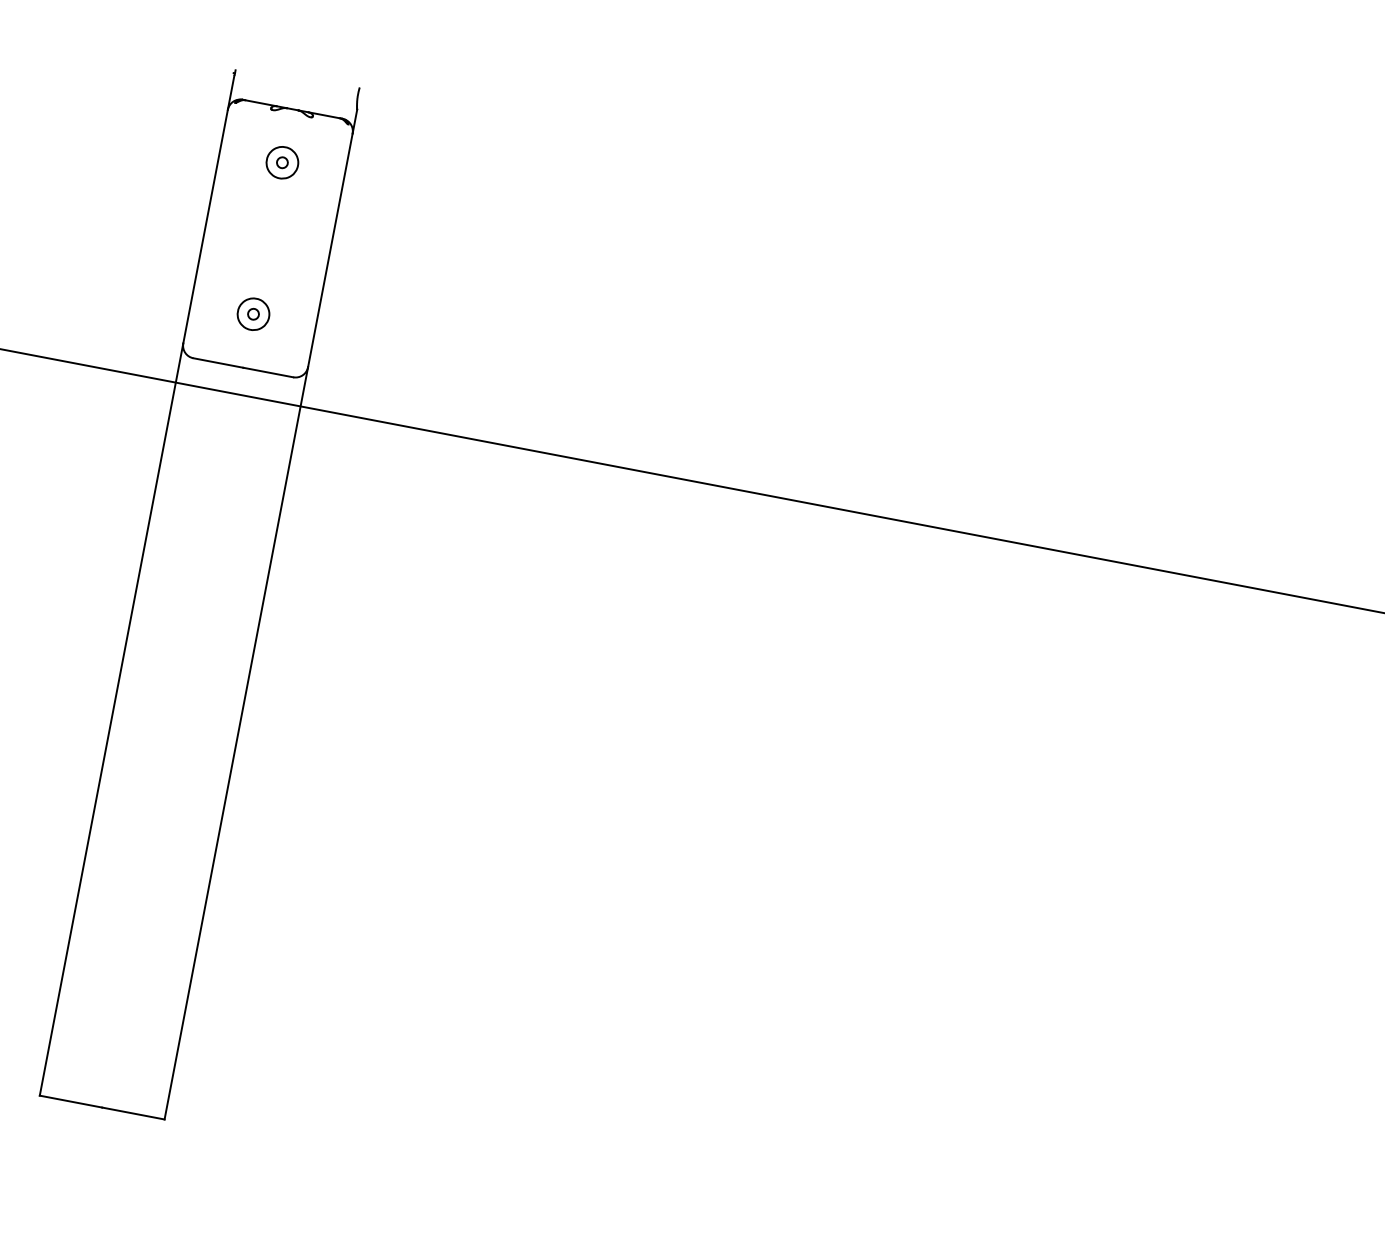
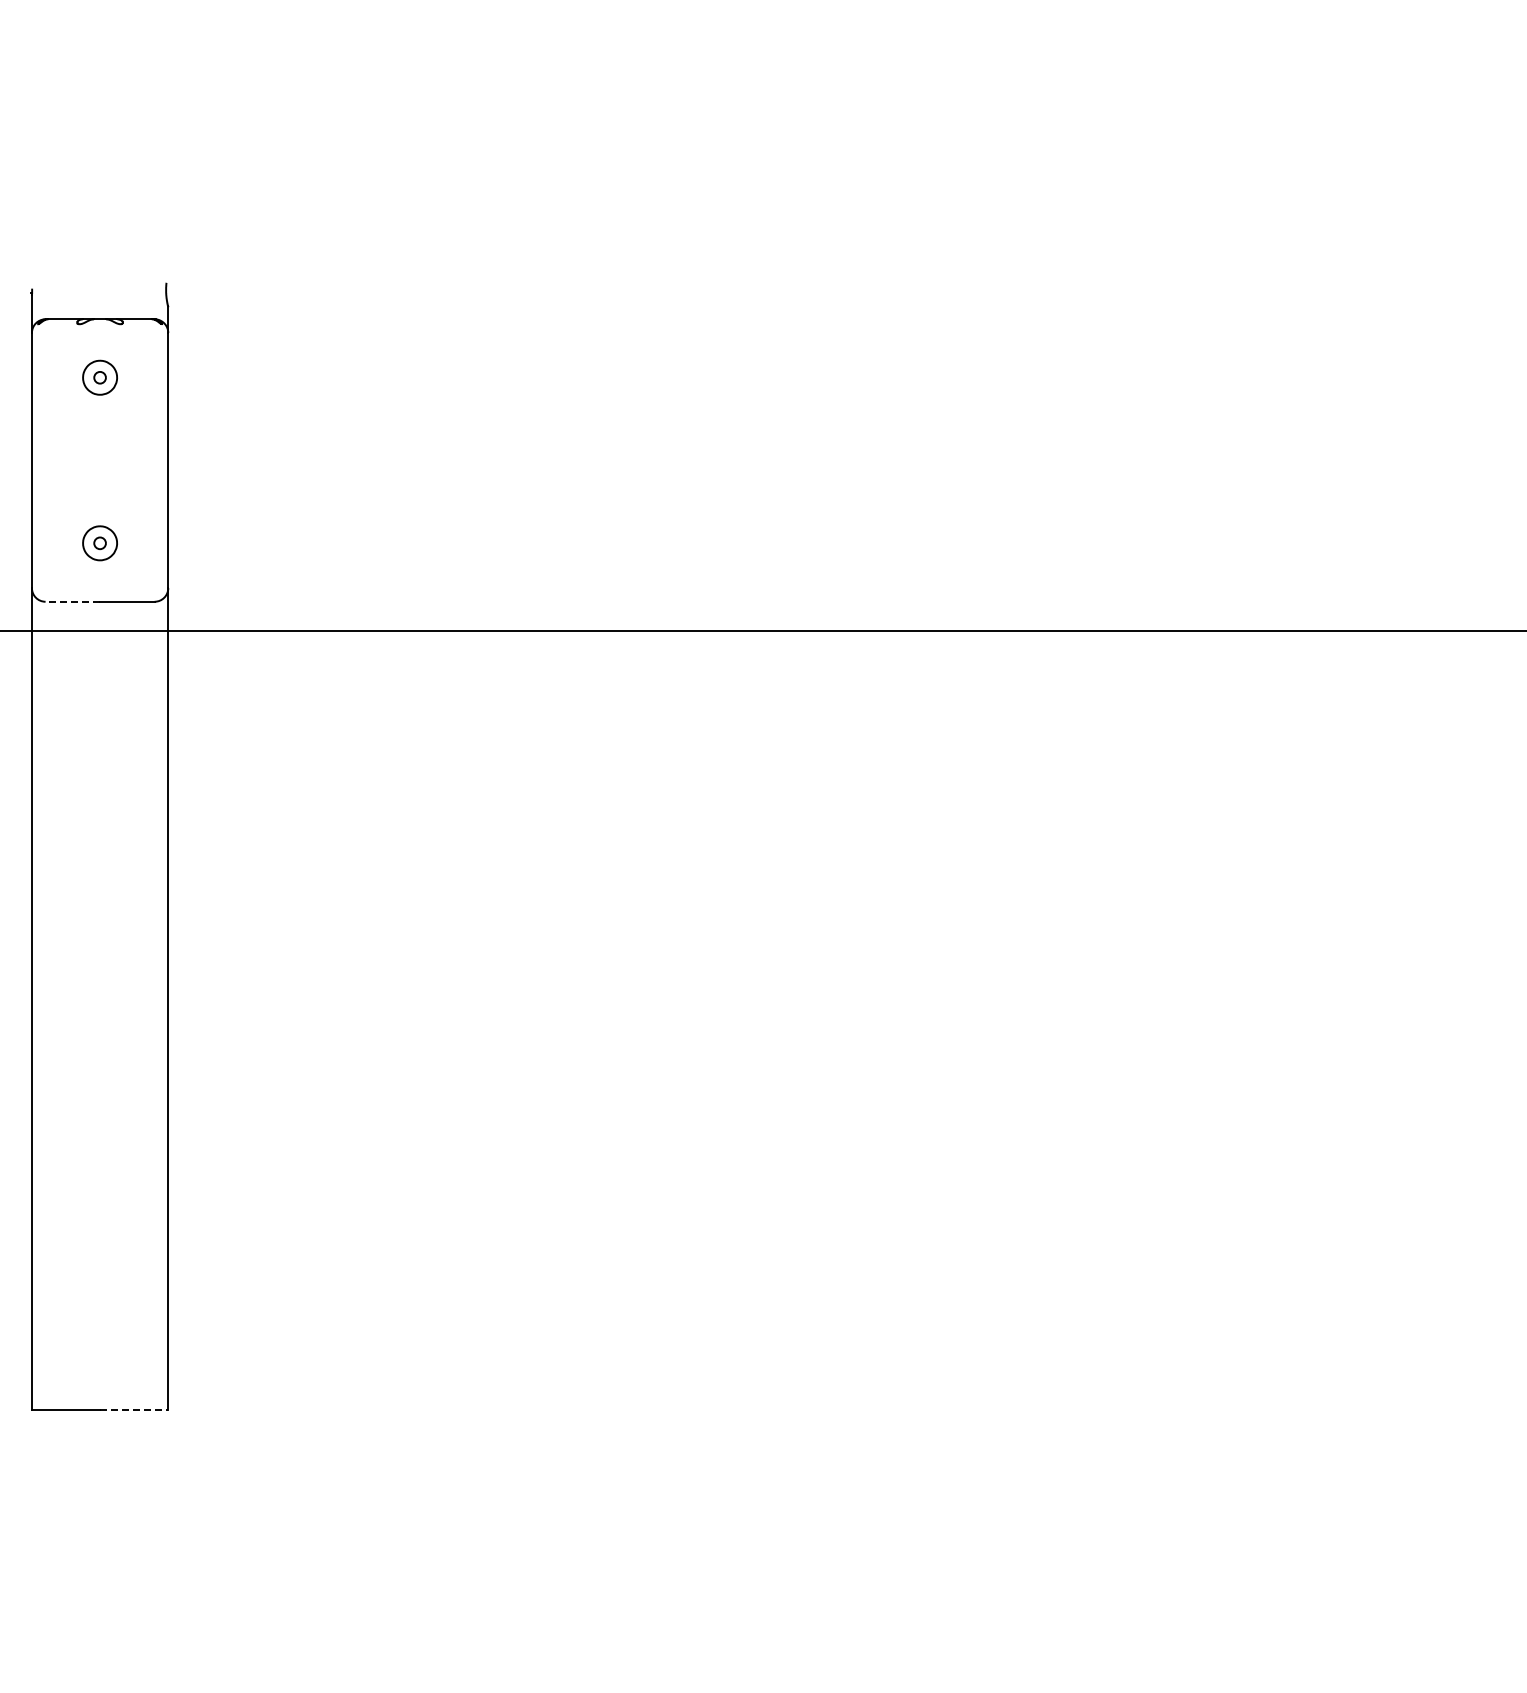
line: (218, 362) -> (72, 601), solid -> dashed
line: (133, 1113) -> (134, 1410), solid -> dashed

